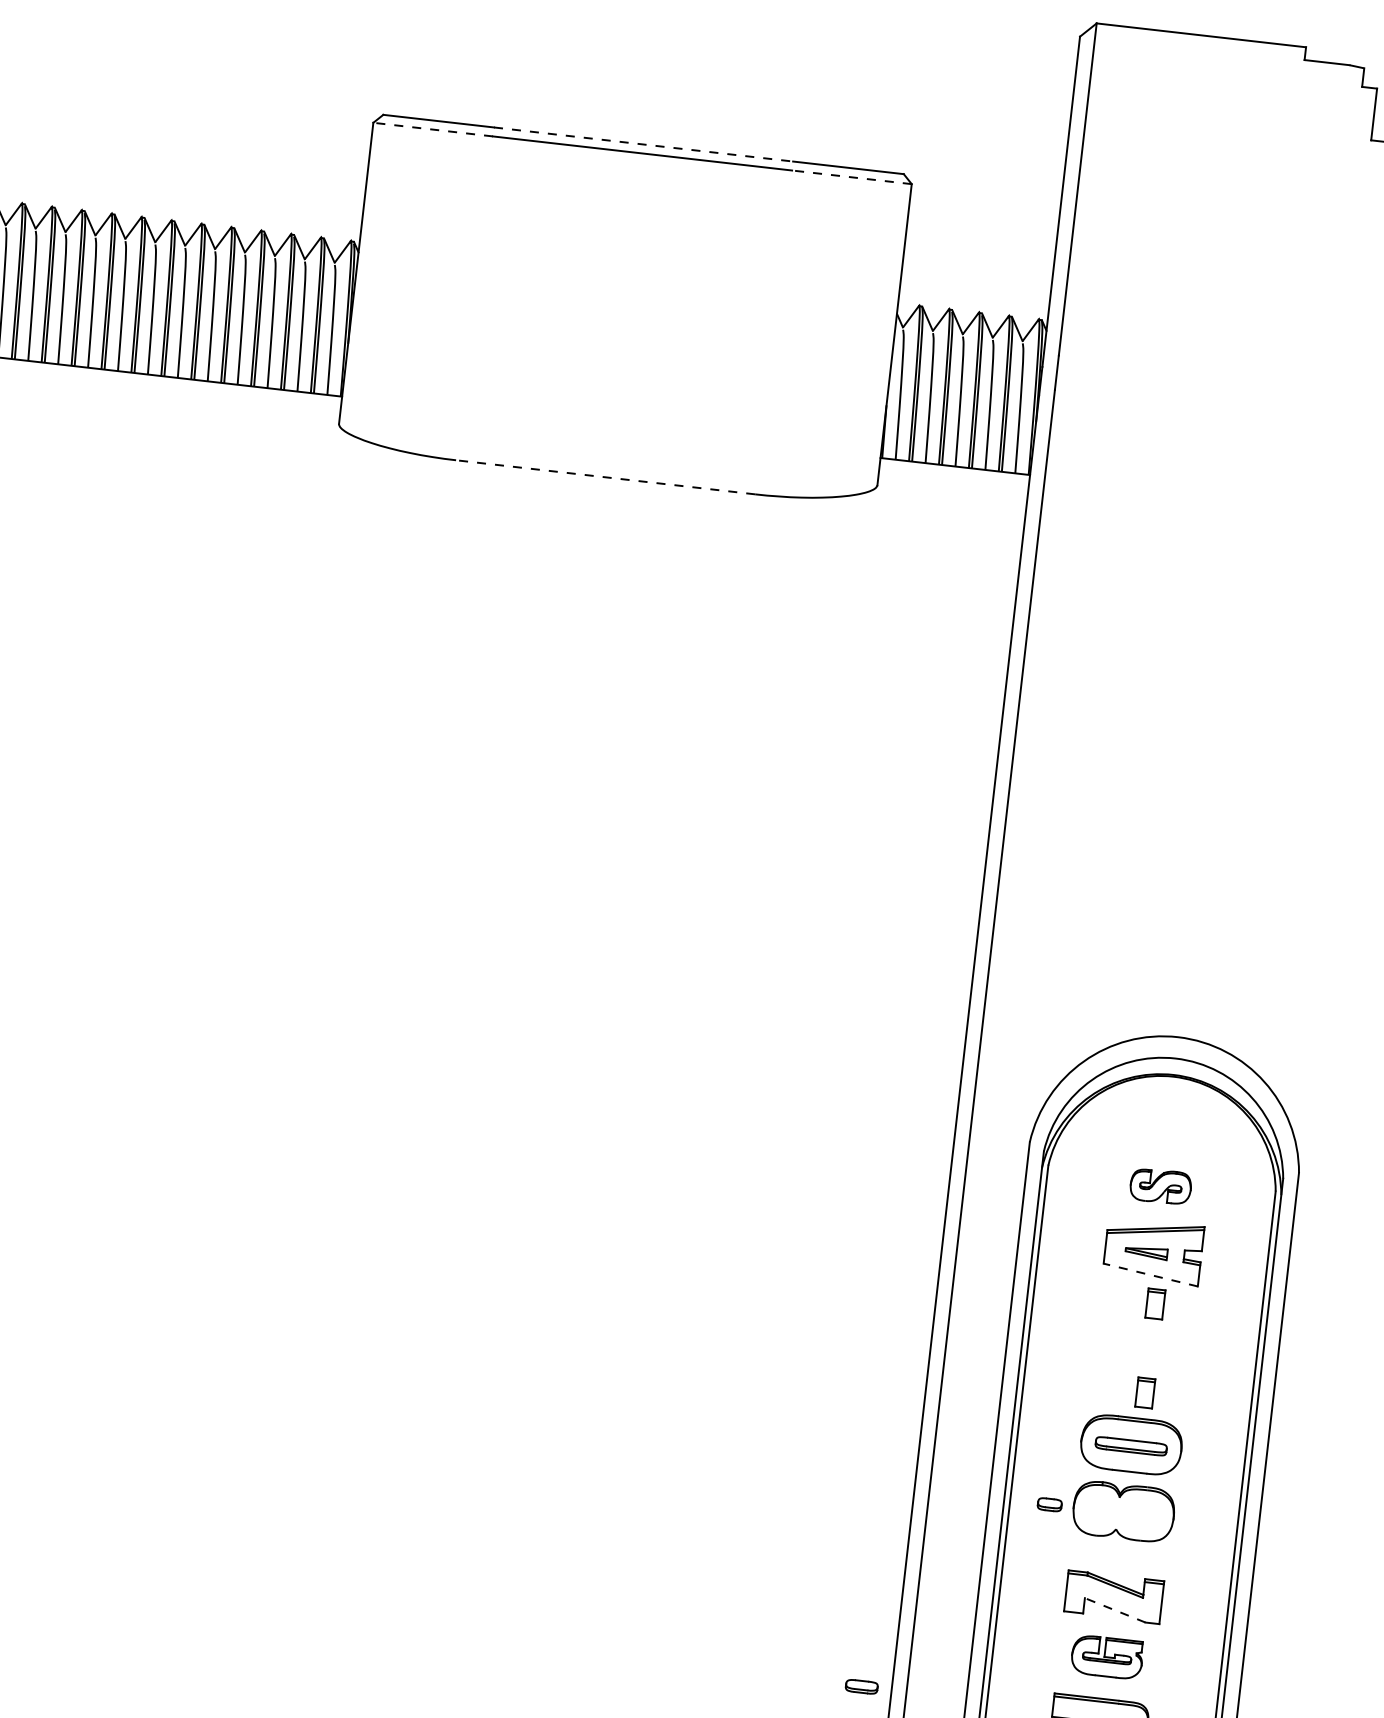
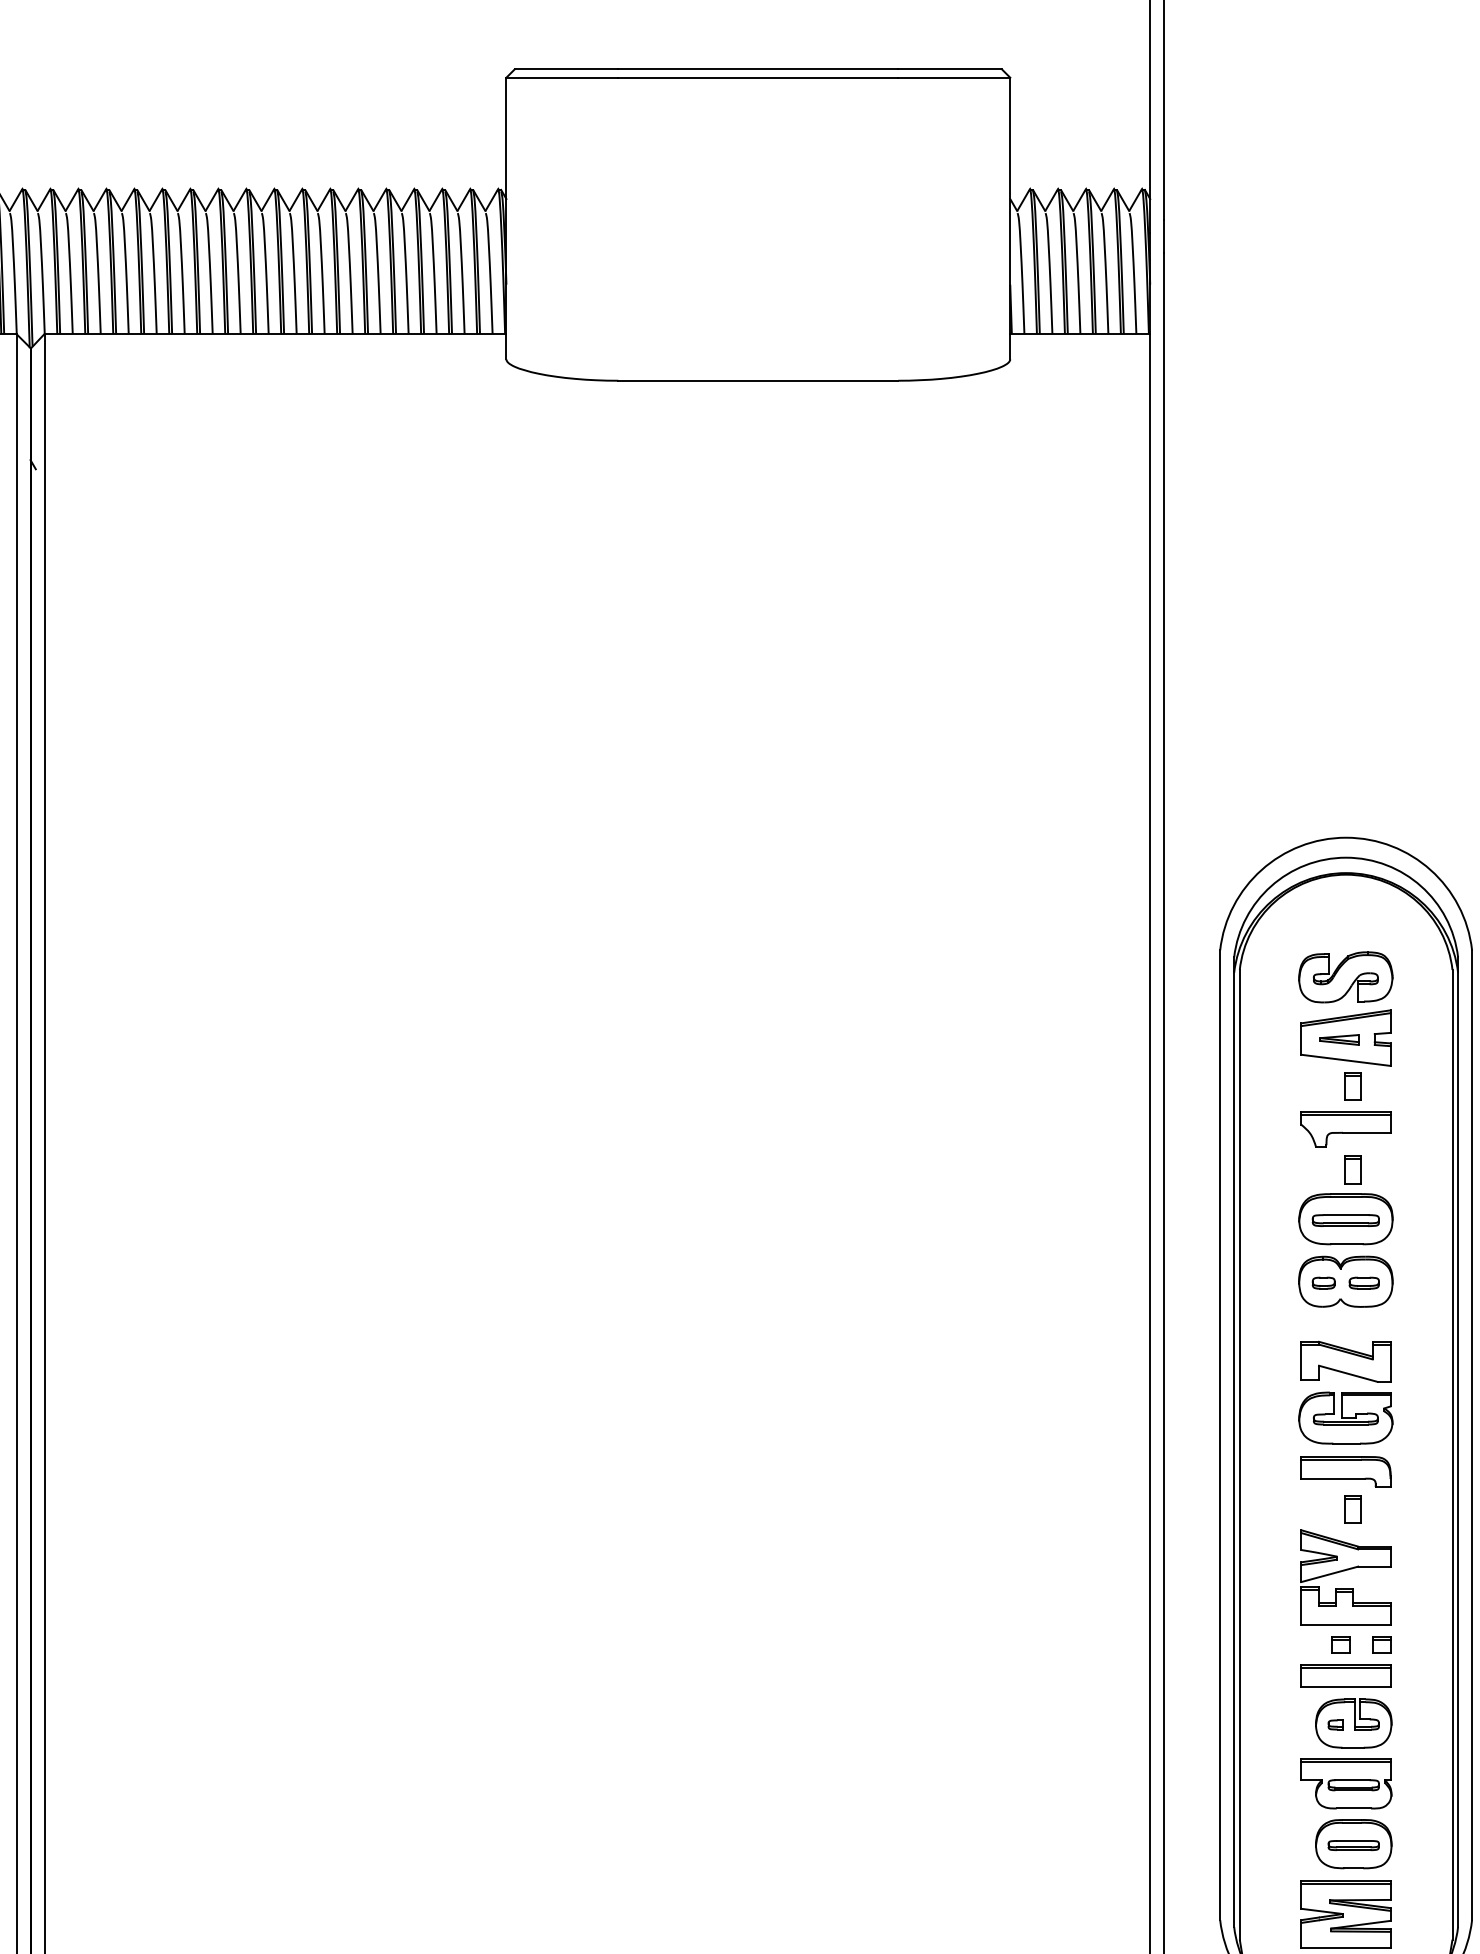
line: (433, 129) -> (562, 77), dashed -> solid
line: (643, 144) -> (758, 69), dashed -> solid
line: (852, 177) -> (954, 77), dashed -> solid
line: (605, 477) -> (758, 380), dashed -> solid
part: (1160, 1186) -> (1345, 977), size x1.67
line: (1150, 1275) -> (1345, 1060), dashed -> solid
part: (1141, 1348) -> (1345, 1129), added
part: (1049, 1504) -> (1323, 1282), moved
line: (1114, 1609) -> (1347, 1373), dashed -> solid
part: (1106, 1656) -> (1345, 1417), size x1.43
part: (861, 1686) -> (1363, 1282), moved

